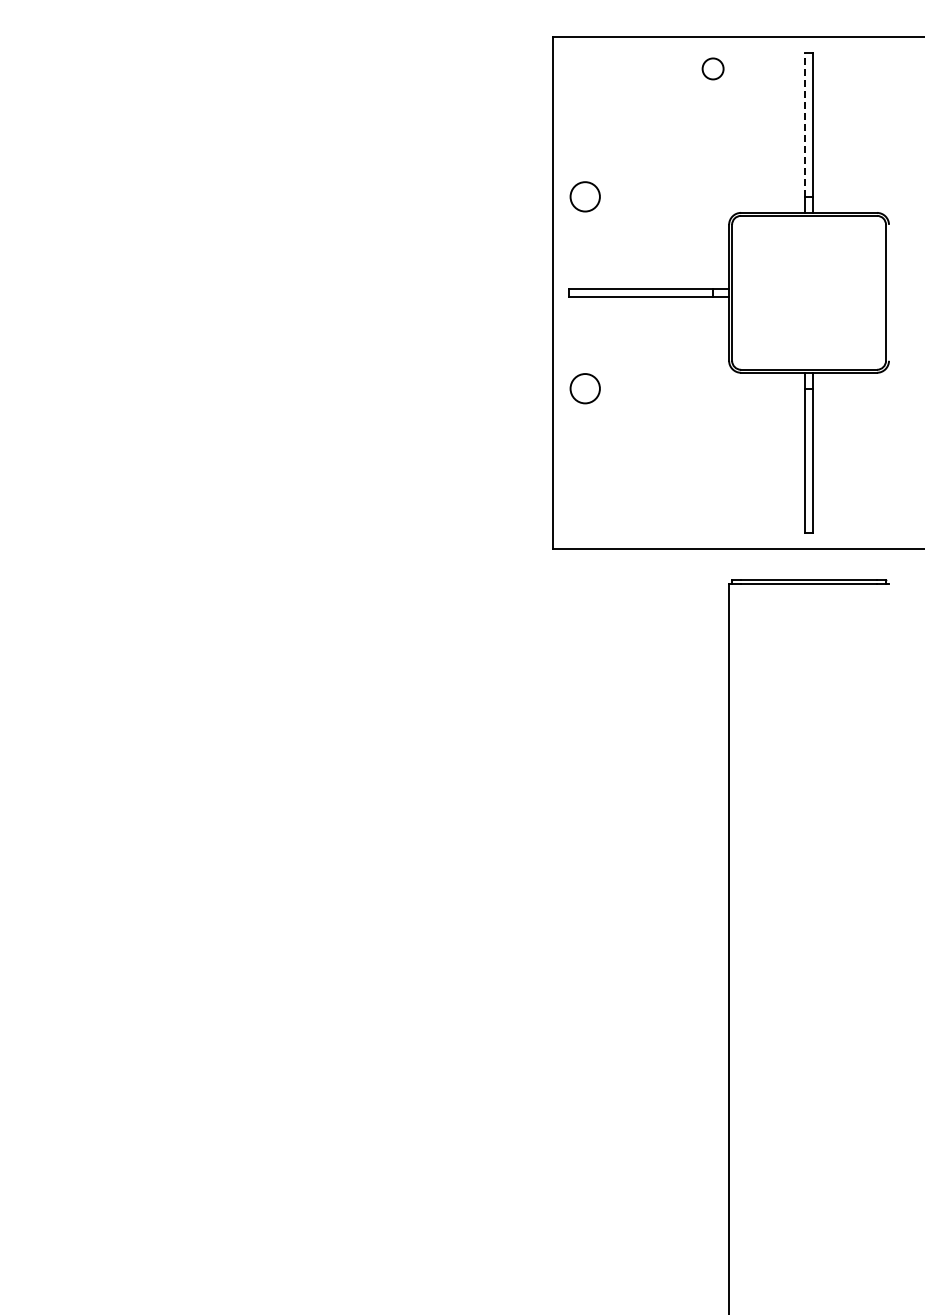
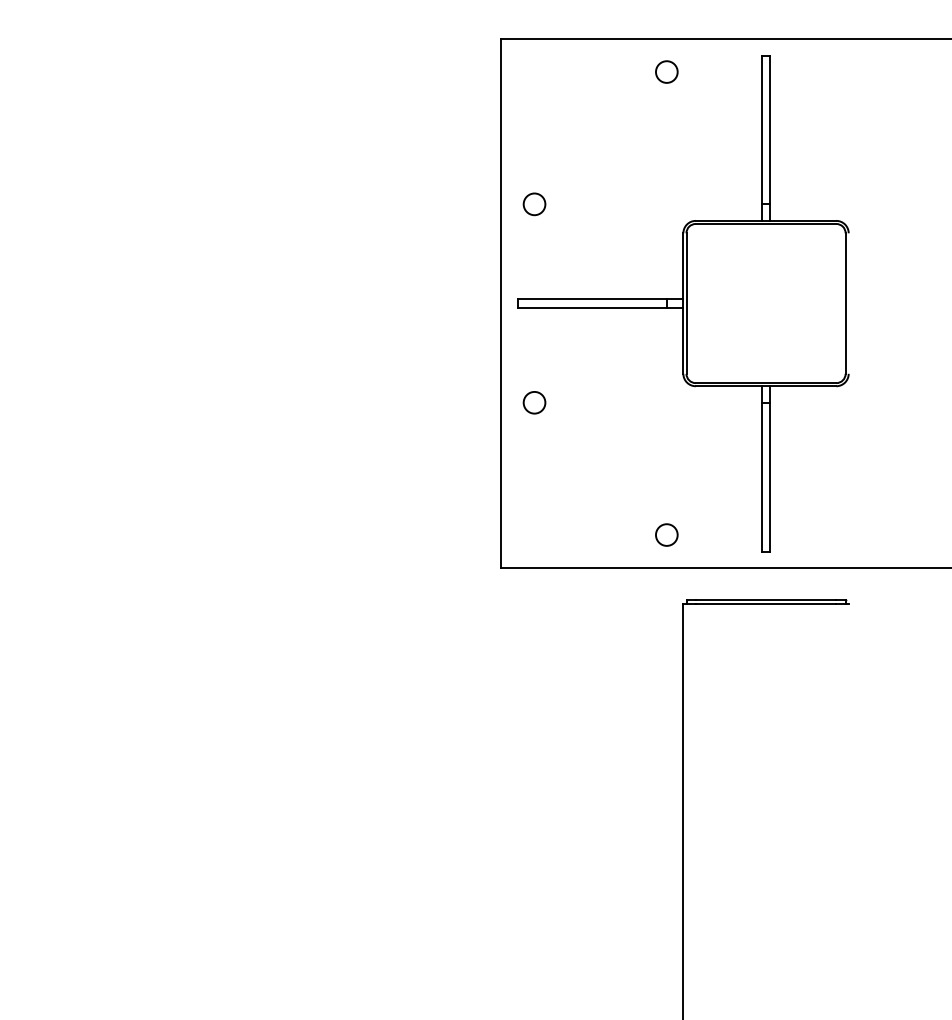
line: (805, 124) -> (762, 129), dashed -> solid
circle: (584, 196) -> (533, 203), size x0.71
circle: (584, 388) -> (533, 402), size x0.71
circle: (712, 516) -> (666, 534), added

